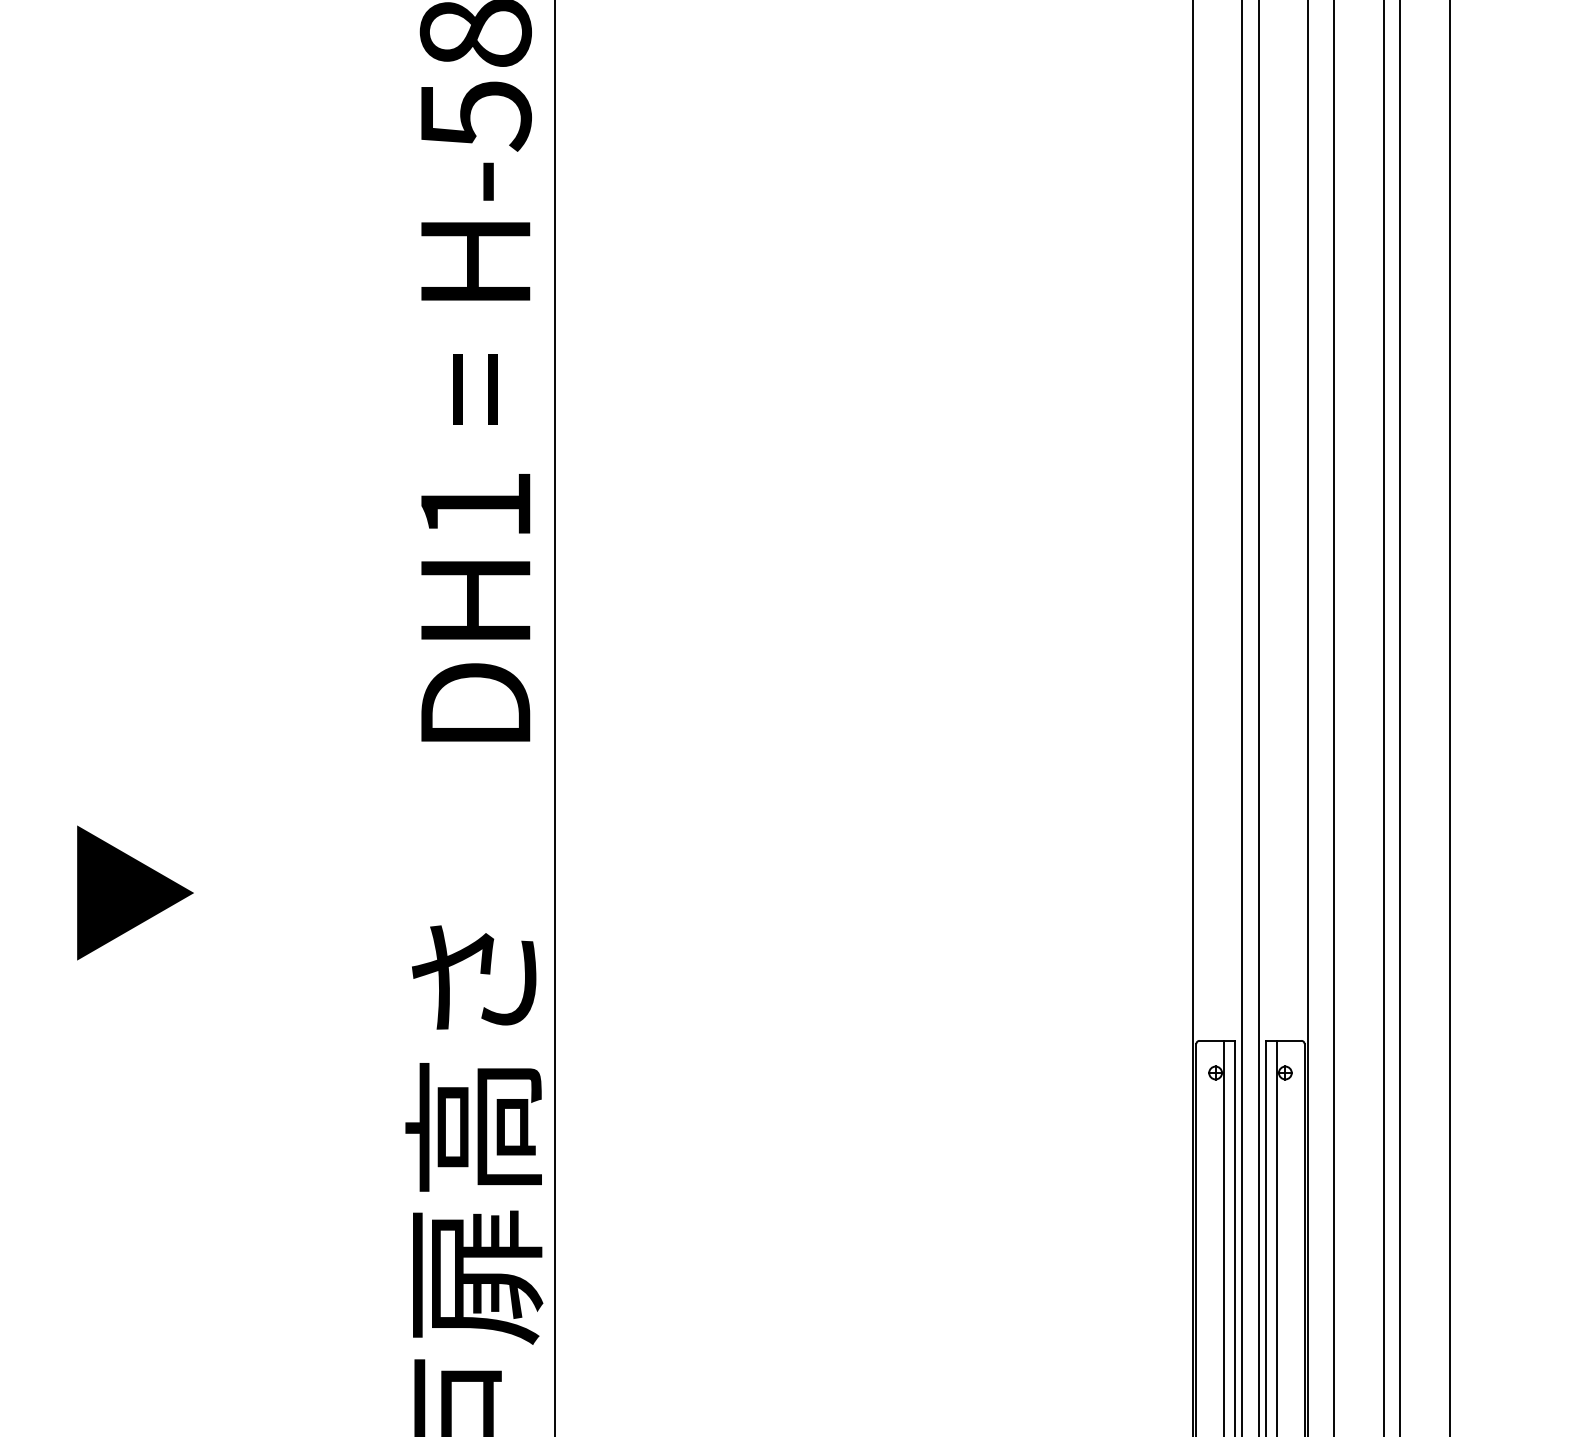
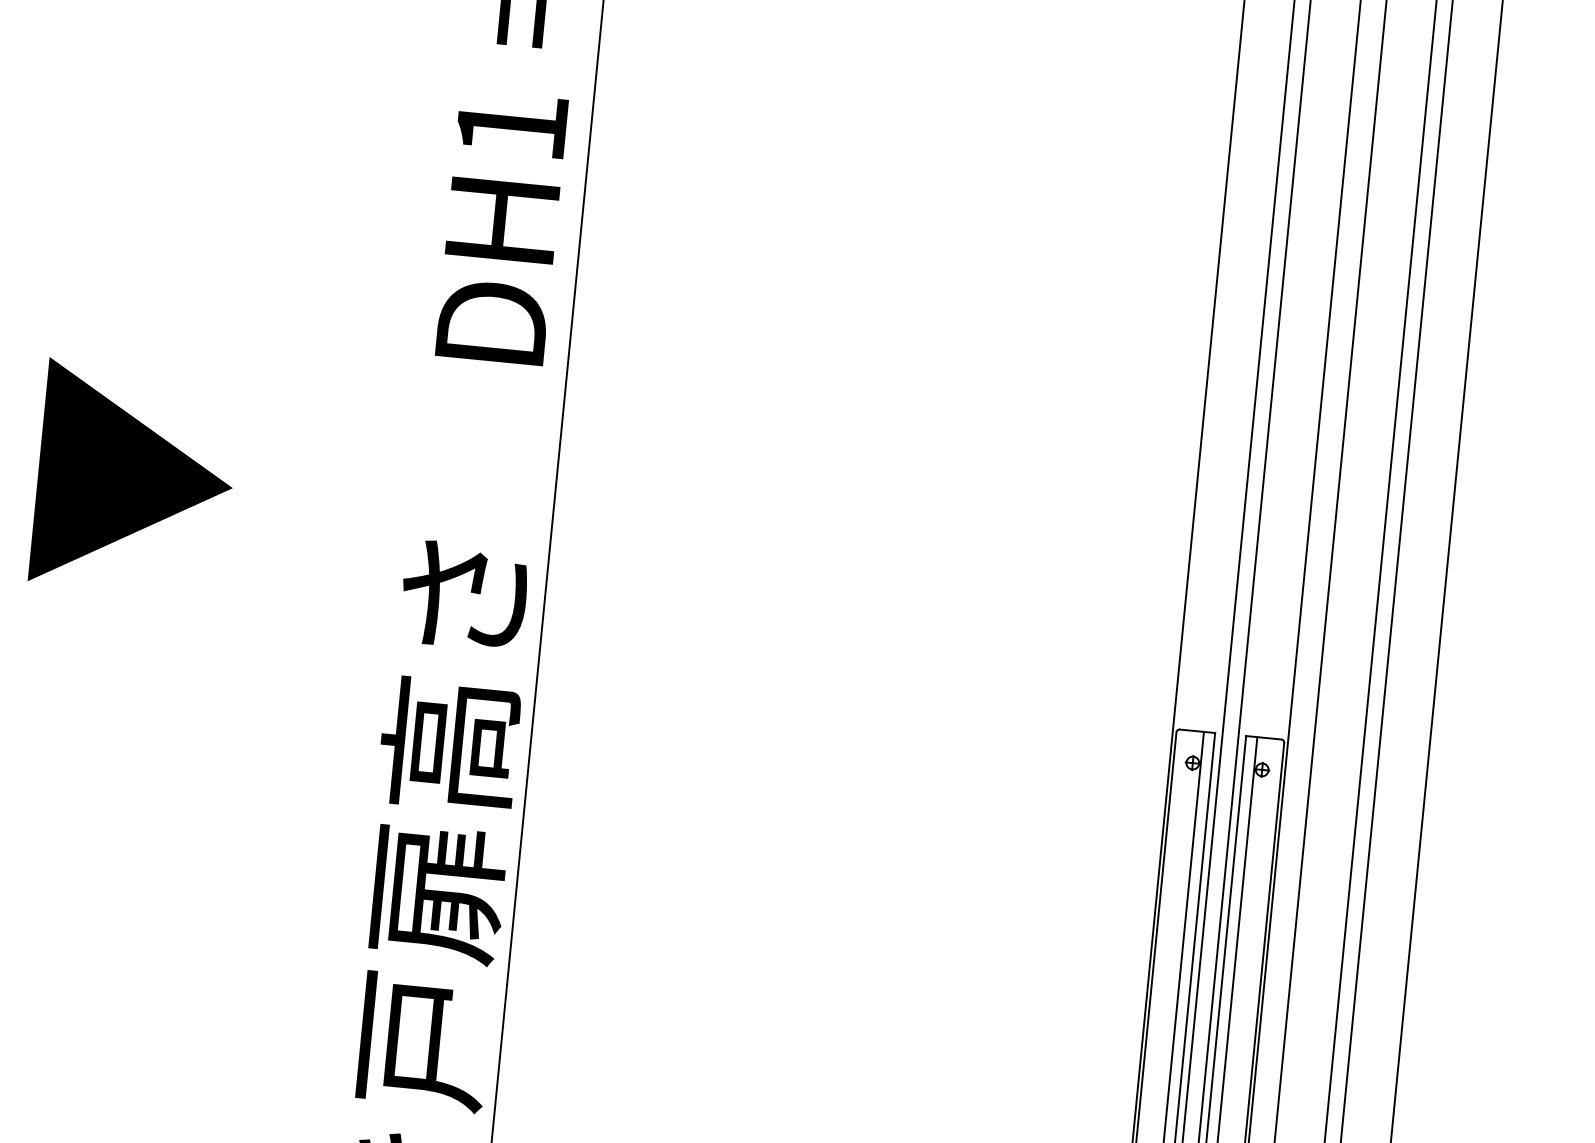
part: (135, 892) -> (135, 478), size x1.67

